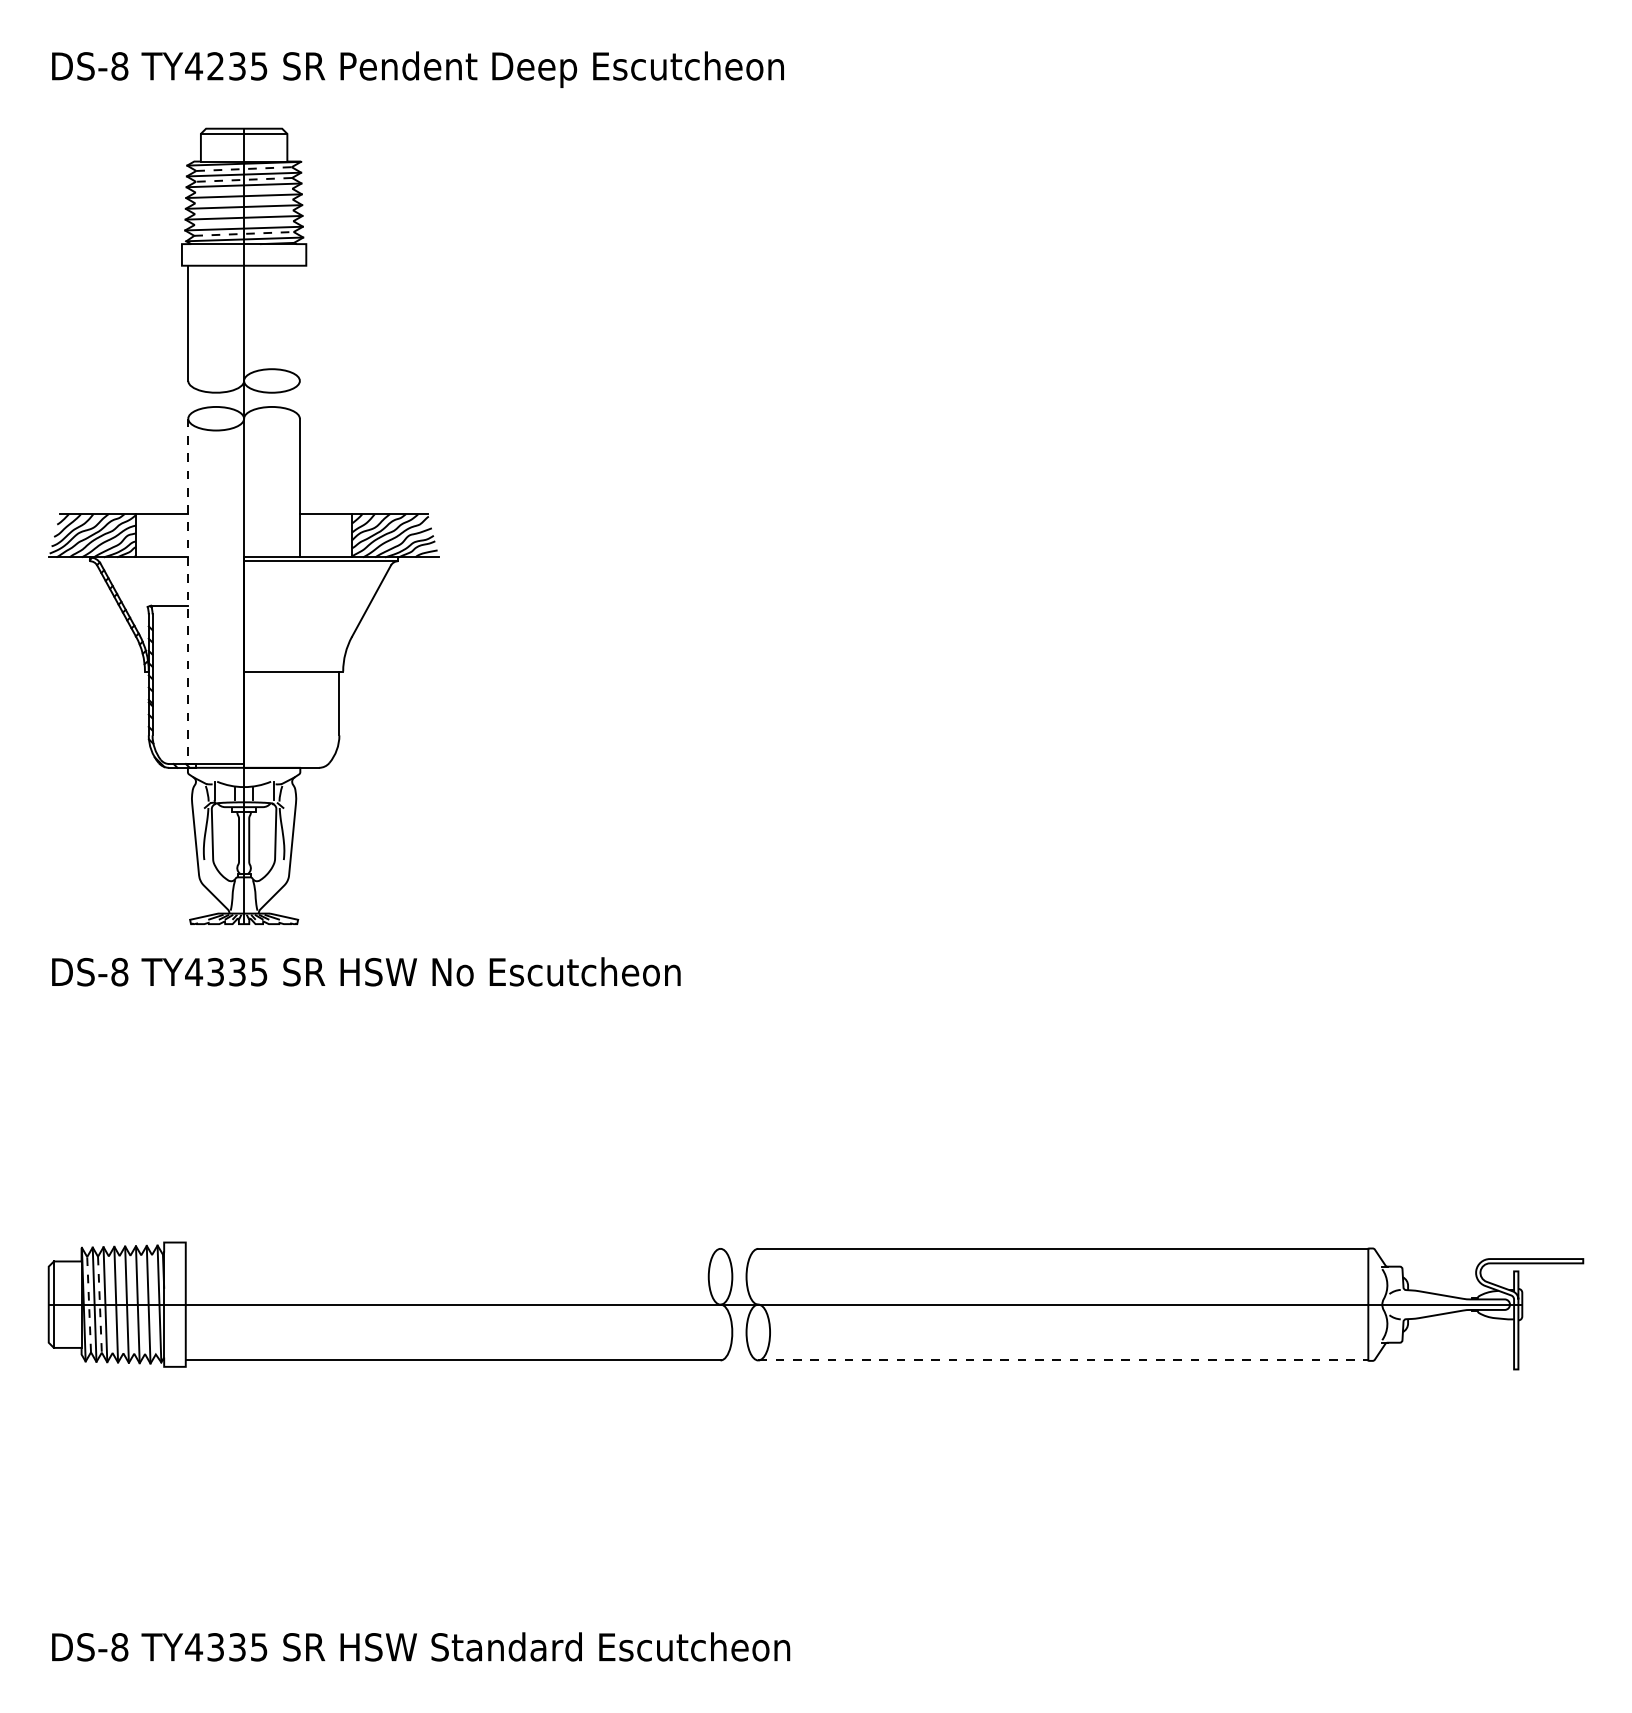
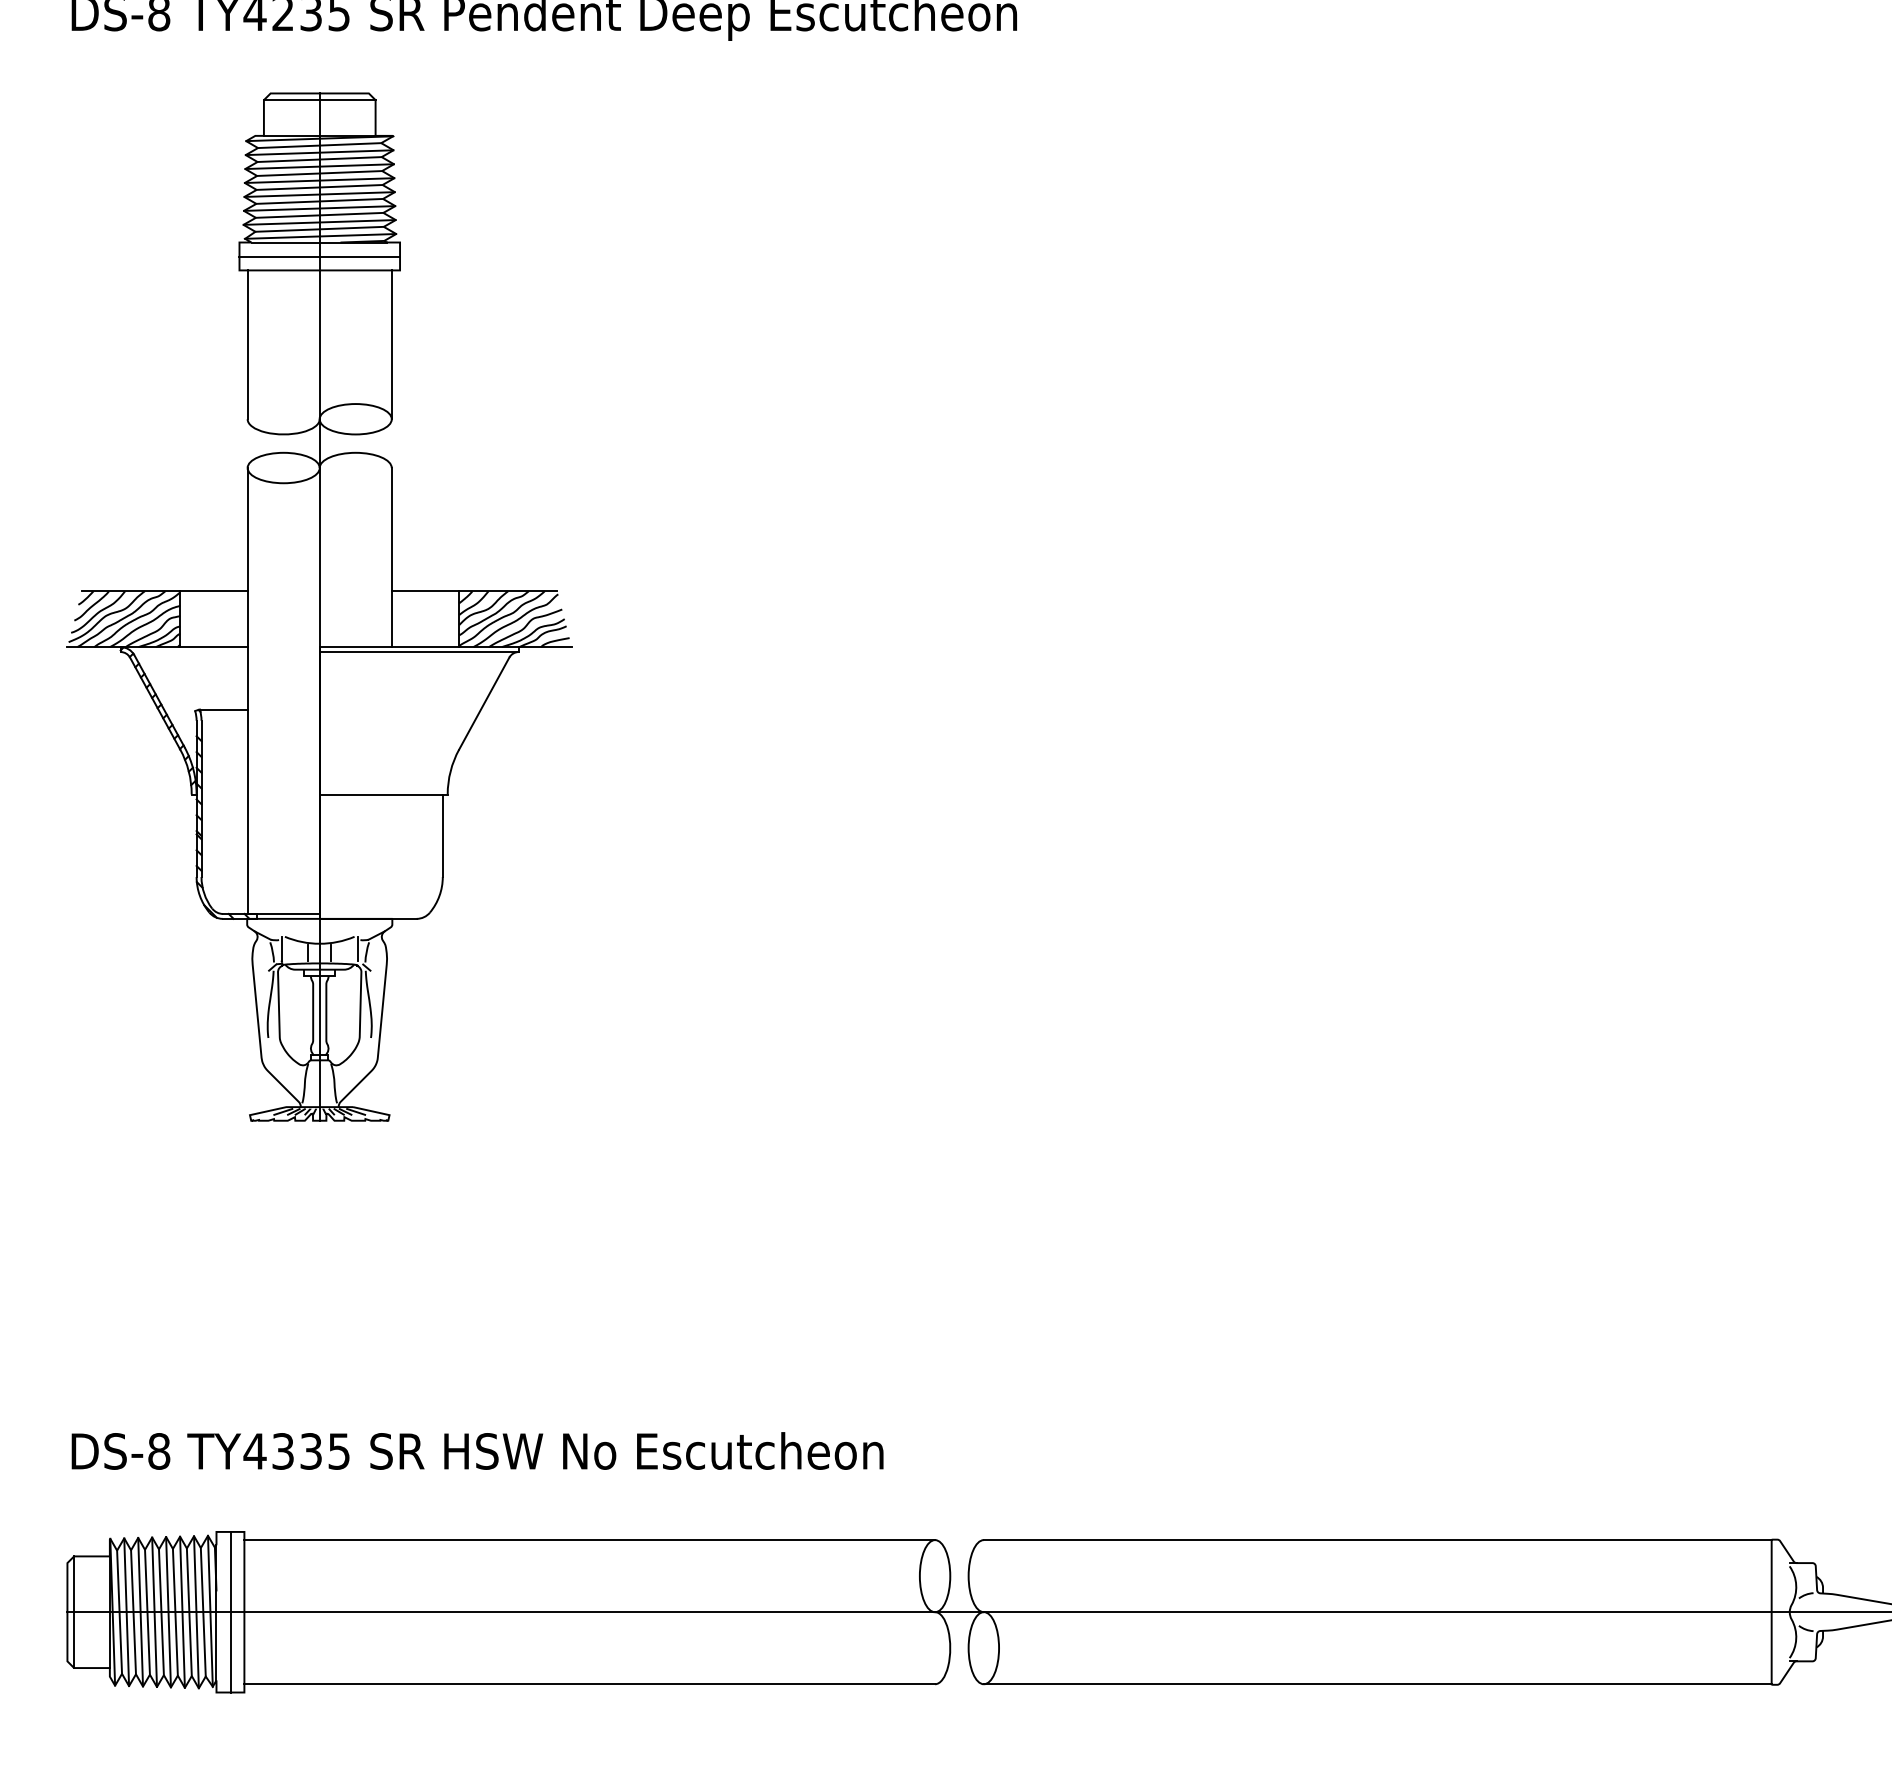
line: (244, 169) -> (320, 146), dashed -> solid
line: (243, 179) -> (318, 159), dashed -> solid
line: (243, 190) -> (318, 173), added
line: (243, 201) -> (318, 187), added
line: (244, 212) -> (320, 201), added
line: (243, 223) -> (318, 215), added
line: (244, 233) -> (320, 228), dashed -> solid
line: (243, 255) -> (318, 257), added
line: (299, 322) -> (391, 343), added
line: (188, 591) -> (247, 691), dashed -> solid
text: (366, 971) -> (477, 1450), moved
line: (452, 1248) -> (588, 1539), added
line: (89, 1304) -> (120, 1611), dashed -> solid
line: (110, 1304) -> (147, 1611), added
line: (121, 1304) -> (161, 1611), added
line: (132, 1304) -> (175, 1611), added
line: (143, 1304) -> (189, 1611), added
line: (153, 1304) -> (202, 1611), added
line: (175, 1304) -> (231, 1611), added
line: (99, 1305) -> (132, 1613), dashed -> solid
line: (1063, 1360) -> (1377, 1684), dashed -> solid

